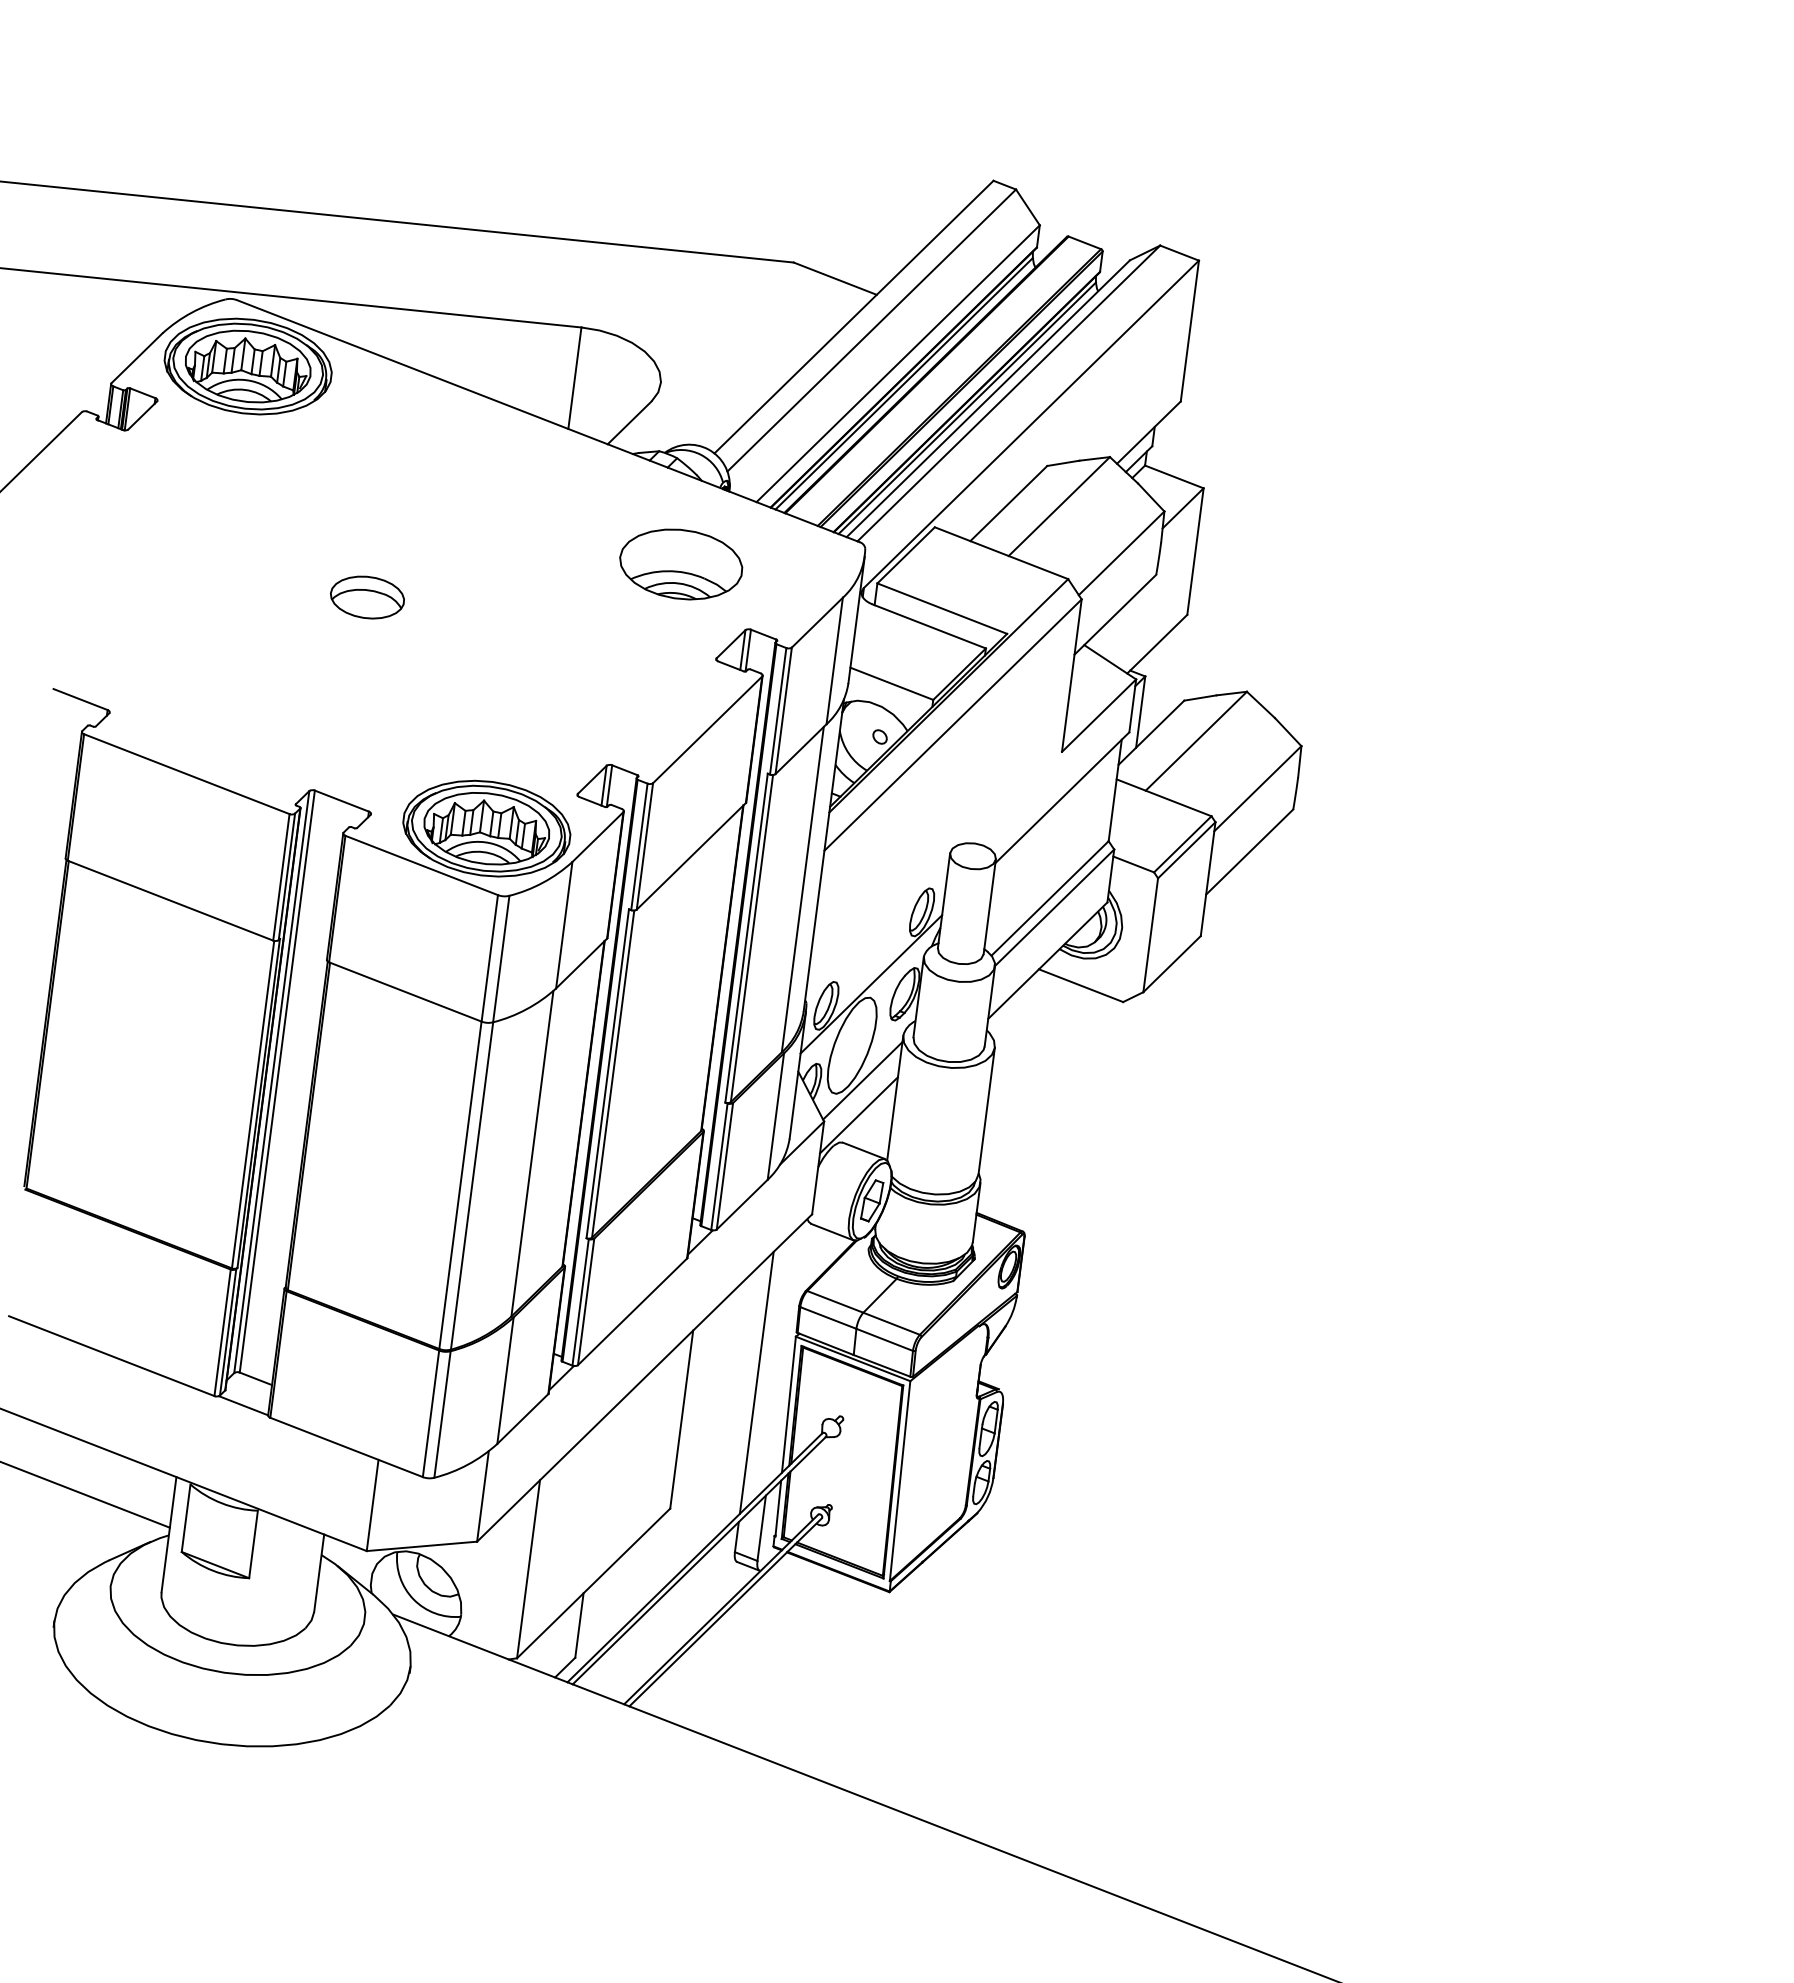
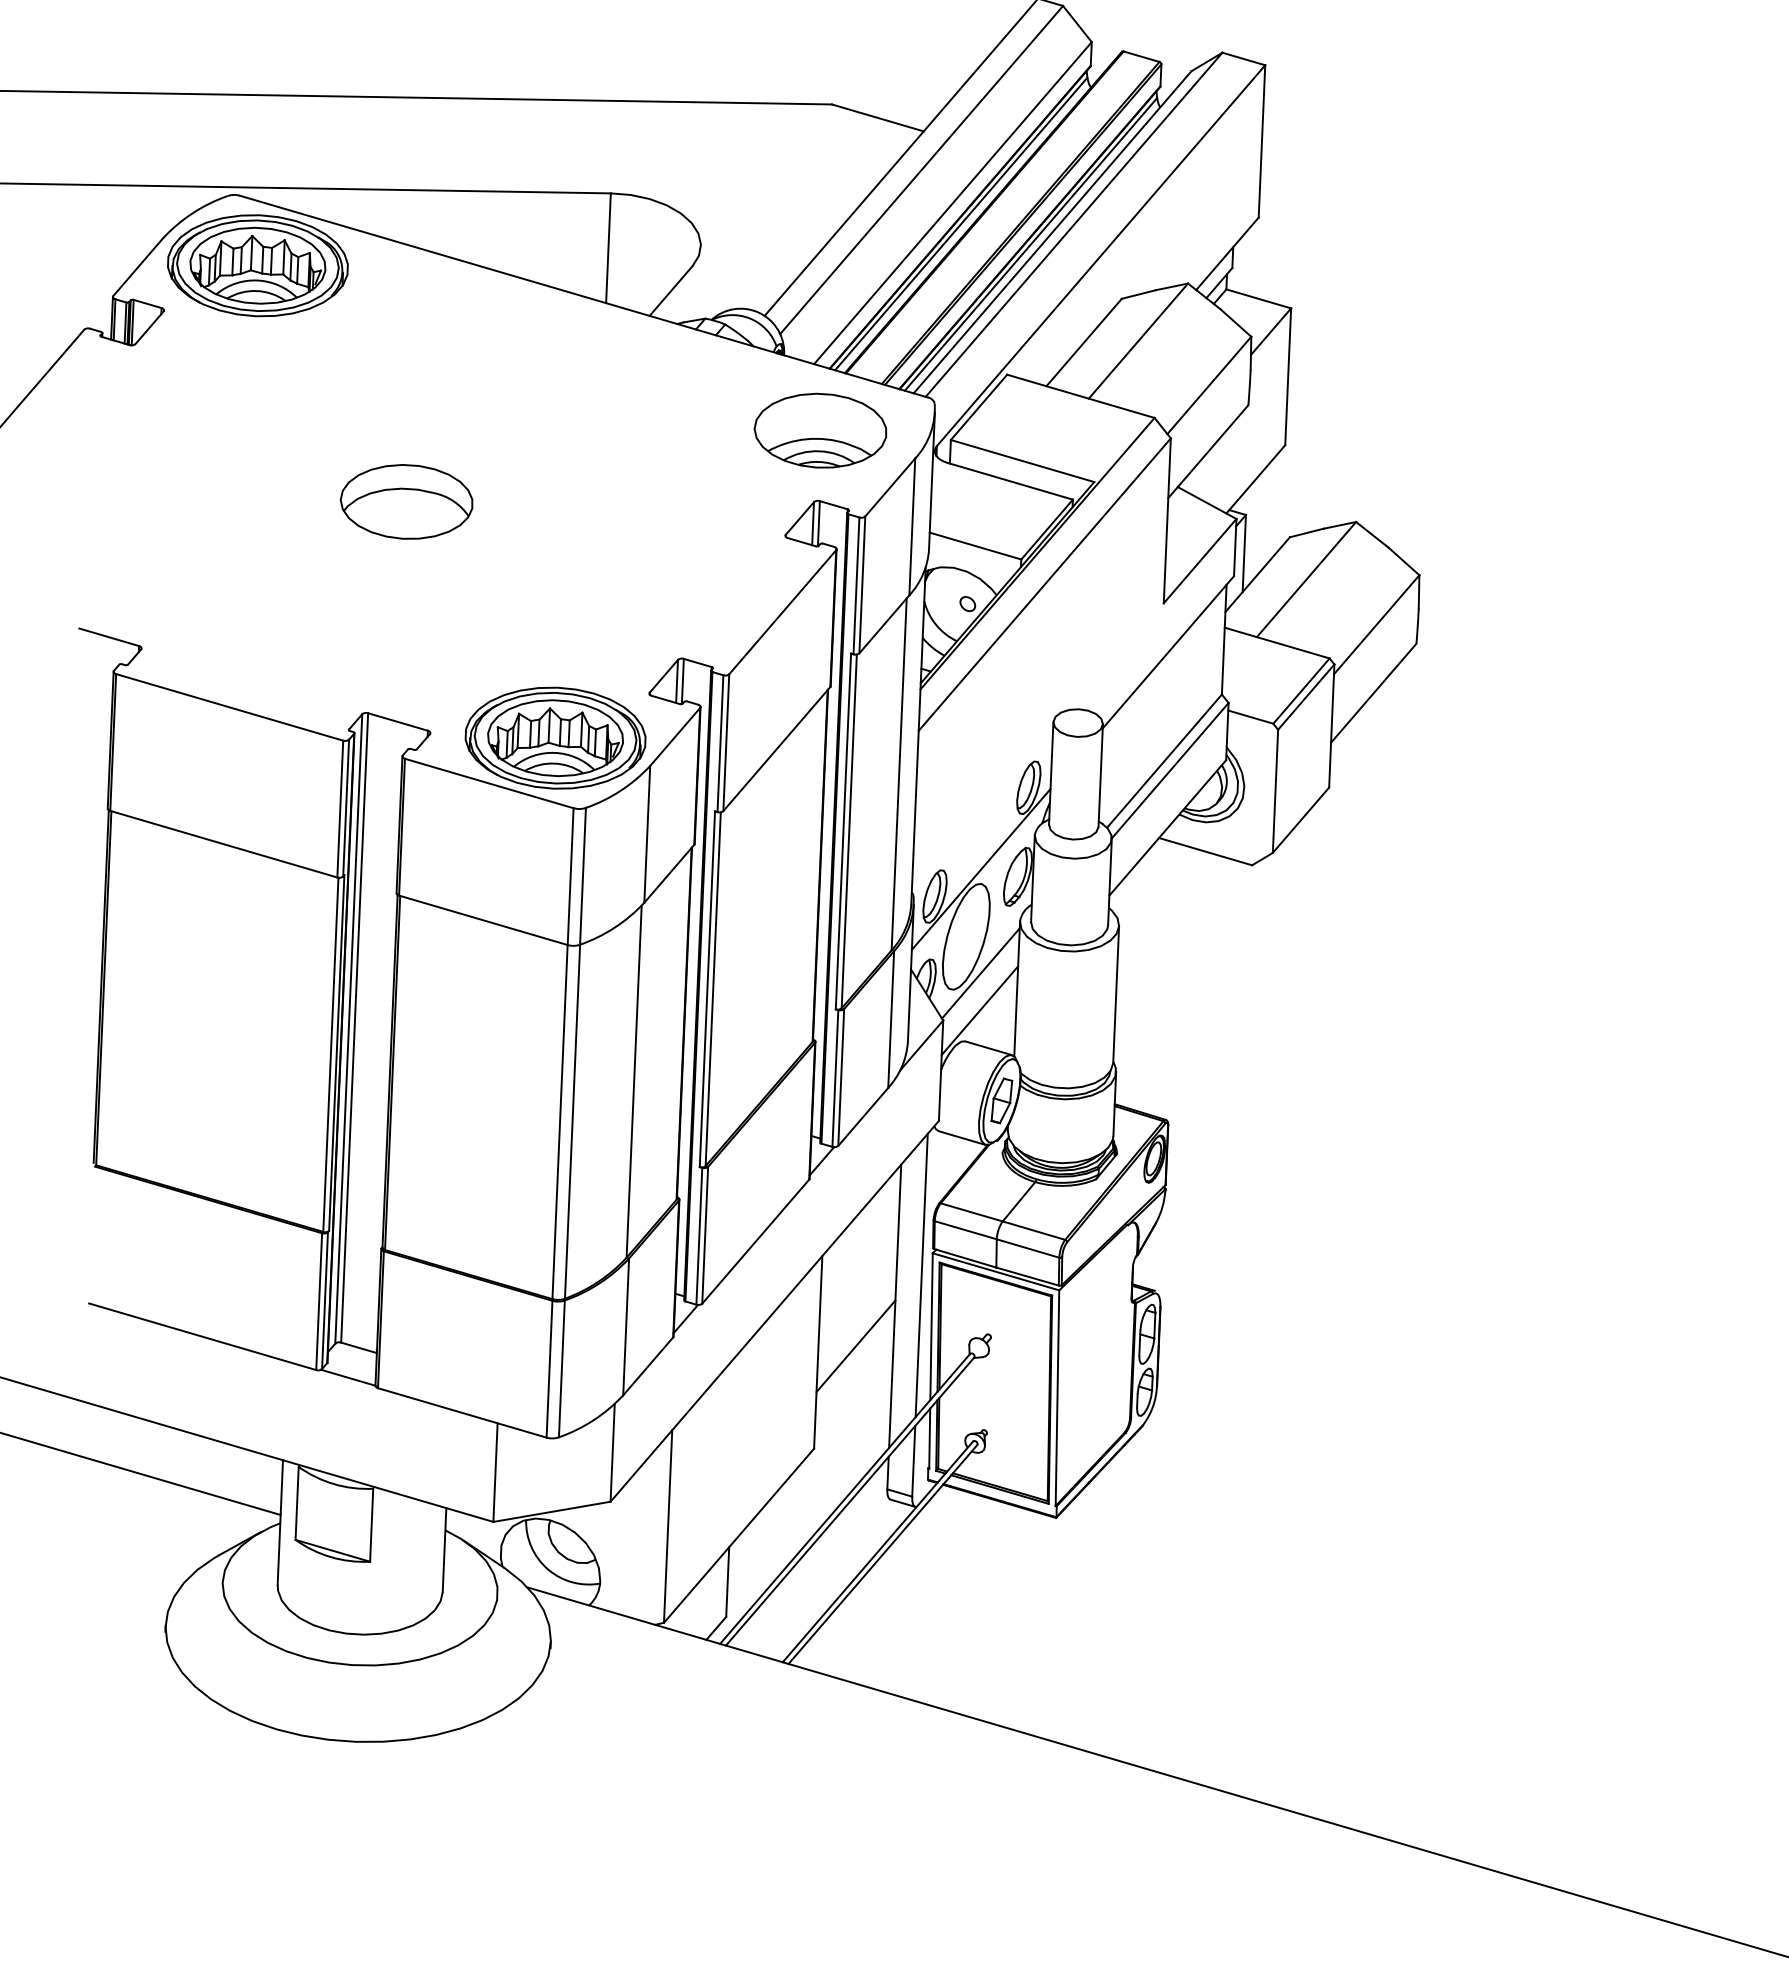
part: (681, 564) -> (820, 430), moved
part: (367, 597) -> (406, 501), size x1.67
line: (783, 1356) -> (921, 1275), added
line: (716, 1416) -> (855, 1345), added

